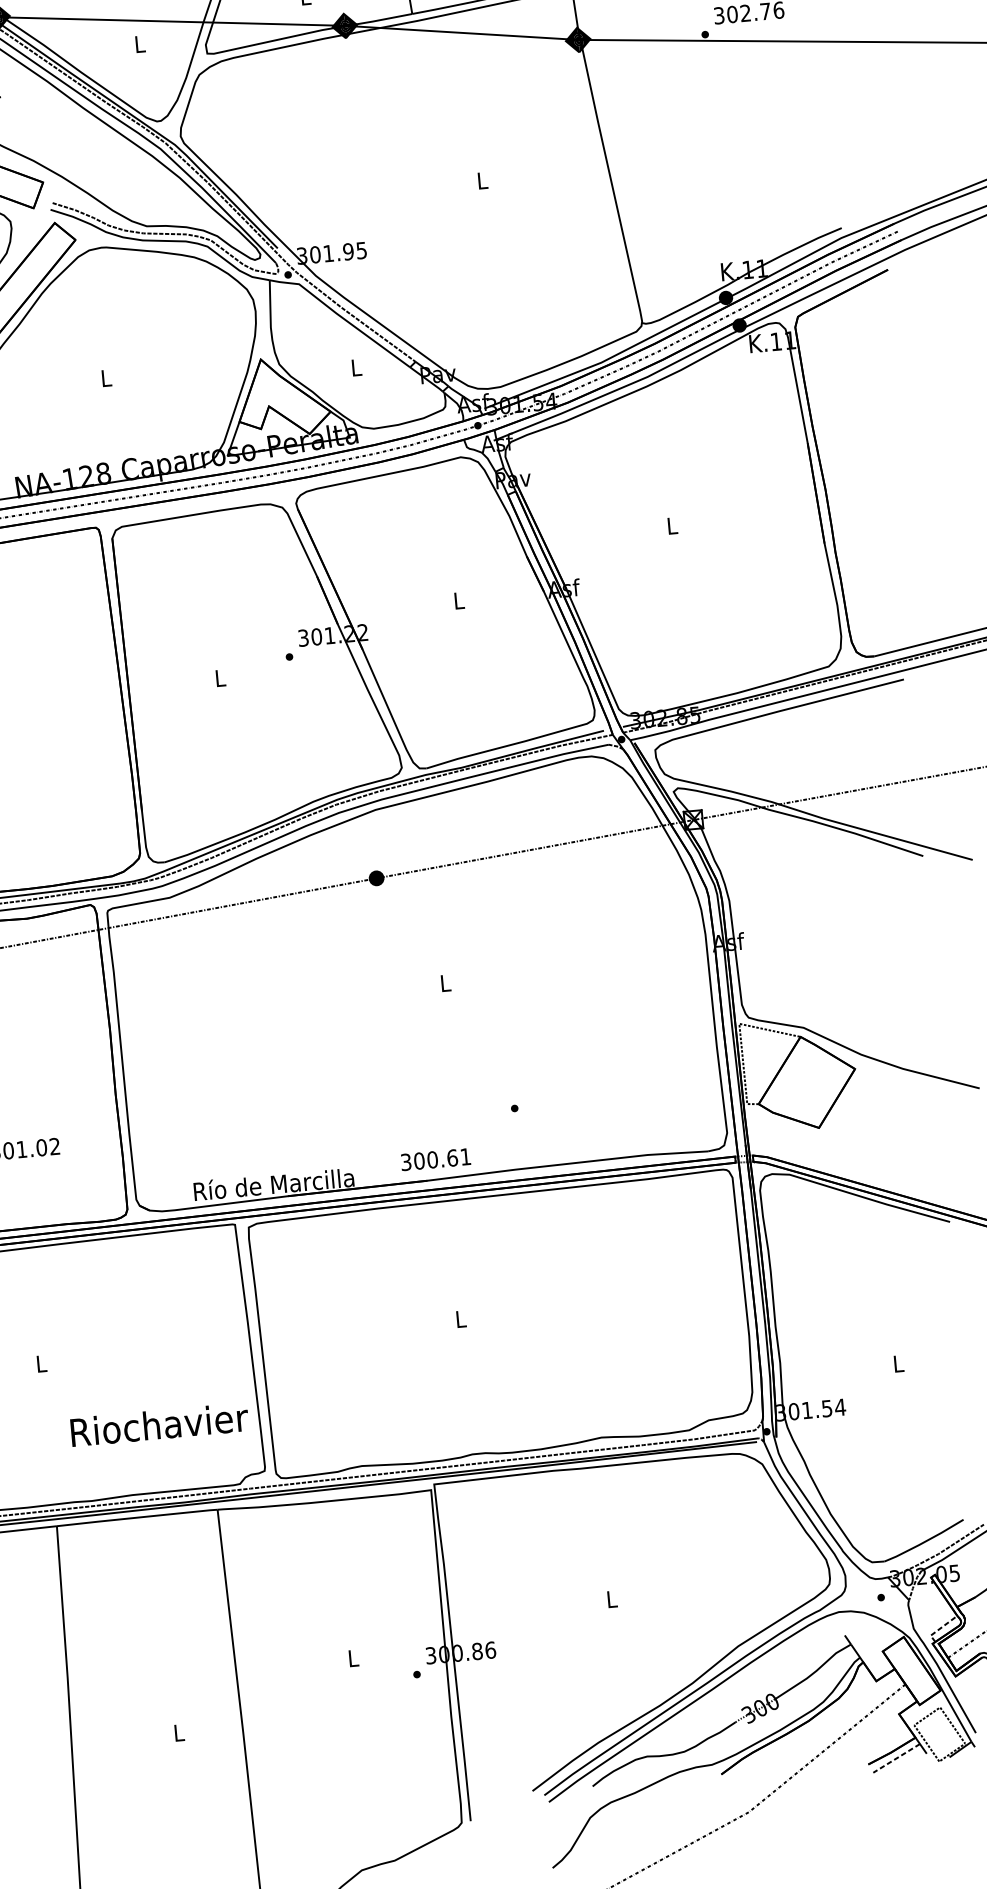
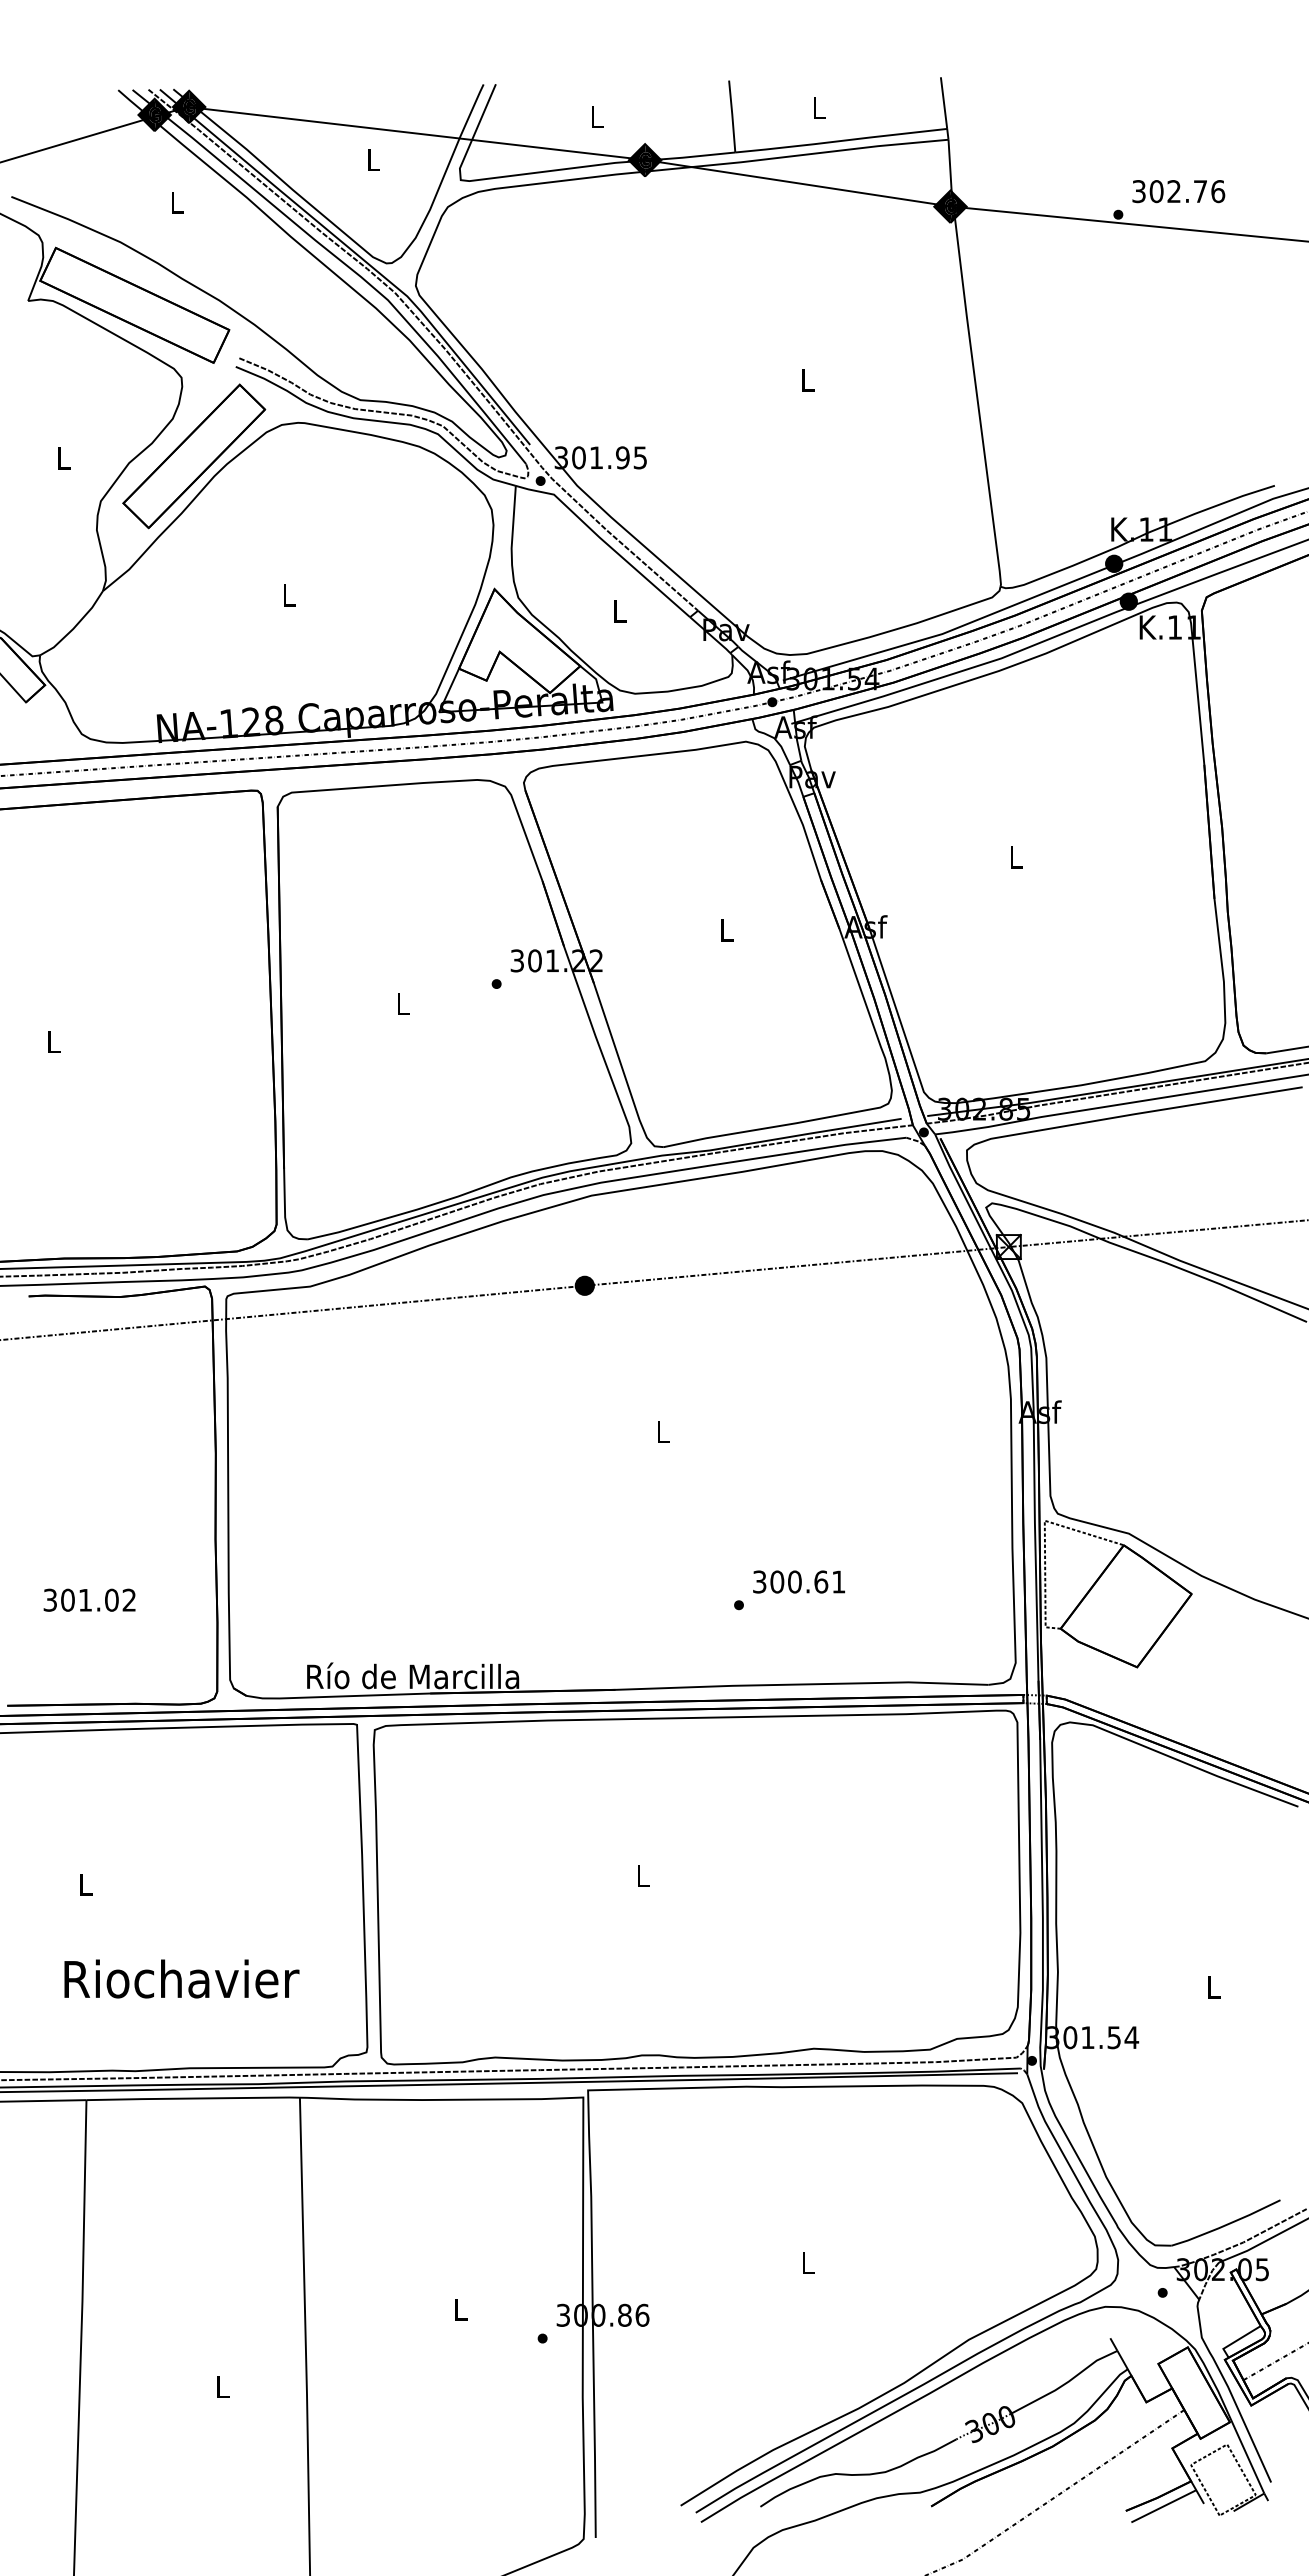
text: (435, 1159) -> (798, 1581), moved
text: (159, 1424) -> (181, 1978), moved
line: (940, 1628) -> (1236, 2340), dashed -> solid
line: (896, 1758) -> (1163, 2506), dashed -> solid

